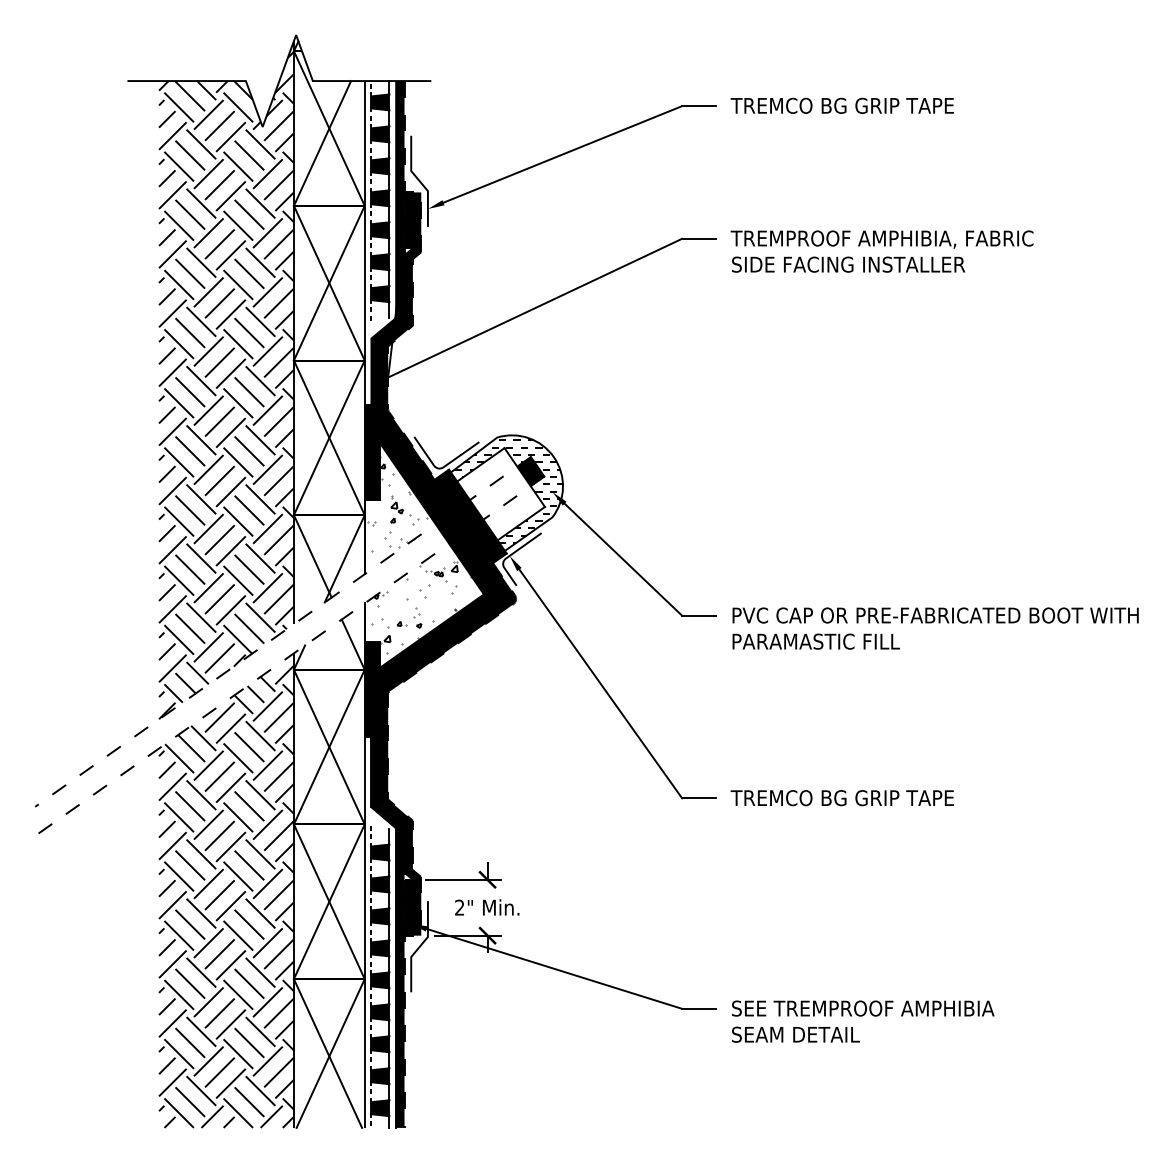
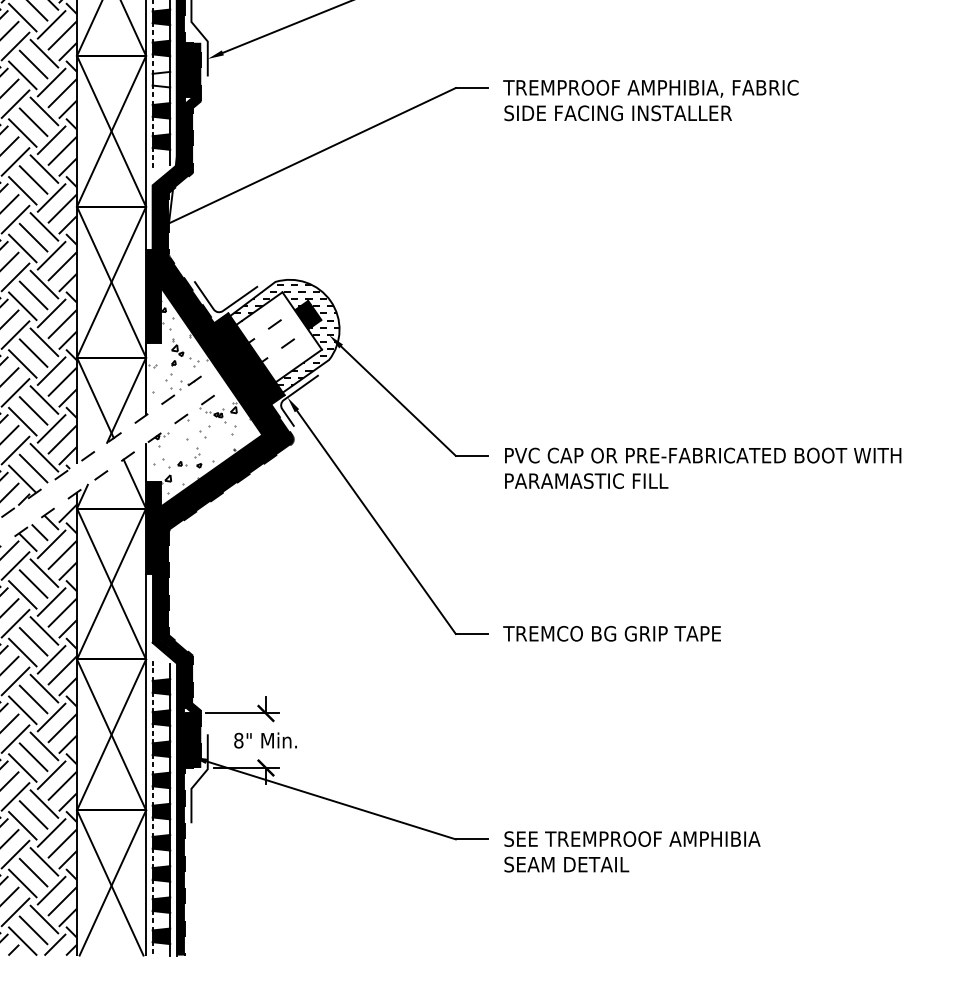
fill: (380, 230) -> (161, 79), removed
text: (459, 907) -> (238, 740), 2" -> 8"

